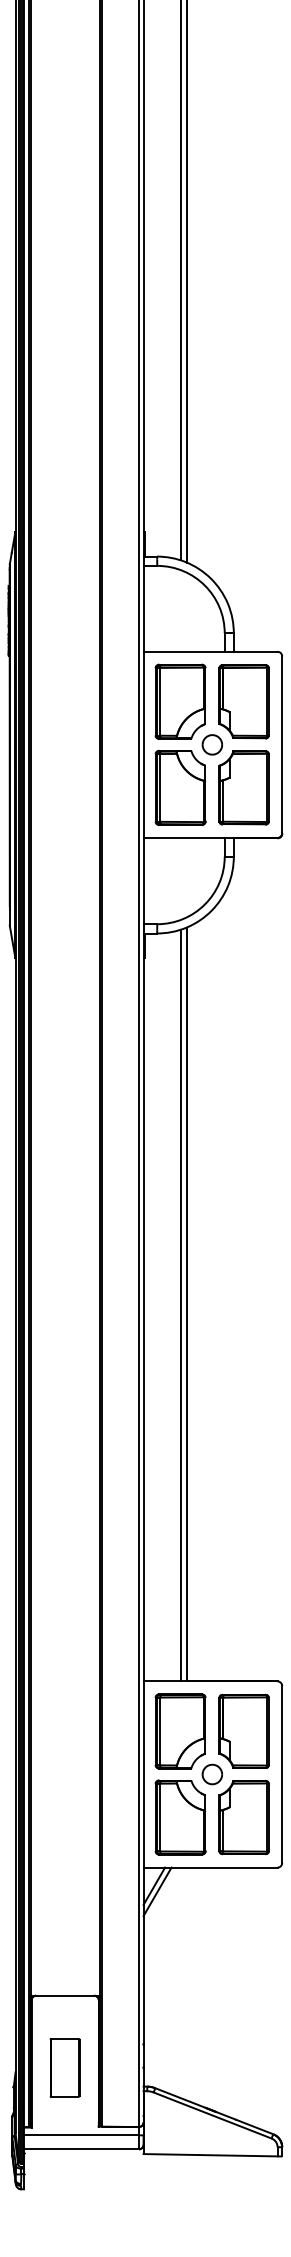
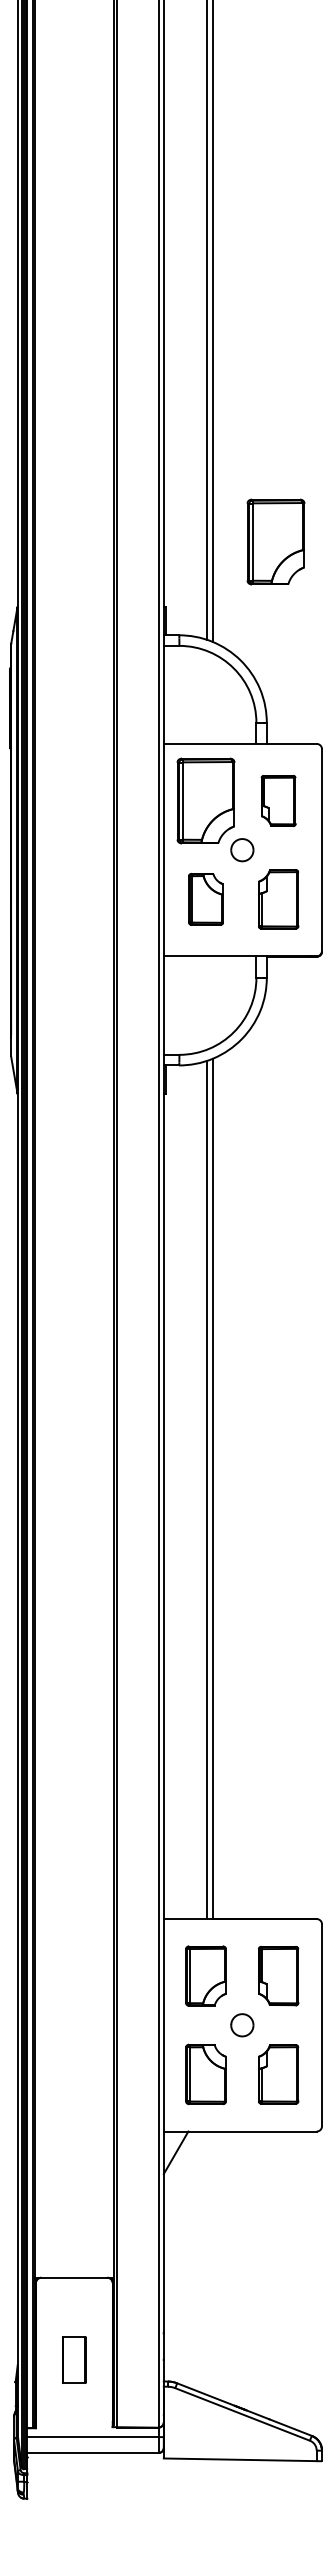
part: (241, 474) -> (275, 541), added
part: (244, 701) -> (278, 800), size x0.6
part: (180, 788) -> (205, 899), size x0.6
part: (244, 788) -> (278, 899), size x0.7
part: (180, 1730) -> (205, 1975), size x0.7
part: (244, 1730) -> (278, 1975), size x0.7
part: (180, 1817) -> (205, 2074), size x0.7
part: (244, 1817) -> (278, 2074), size x0.7
line: (157, 1891) -> (179, 2158), removed
part: (65, 2067) -> (74, 2359), size x0.7

